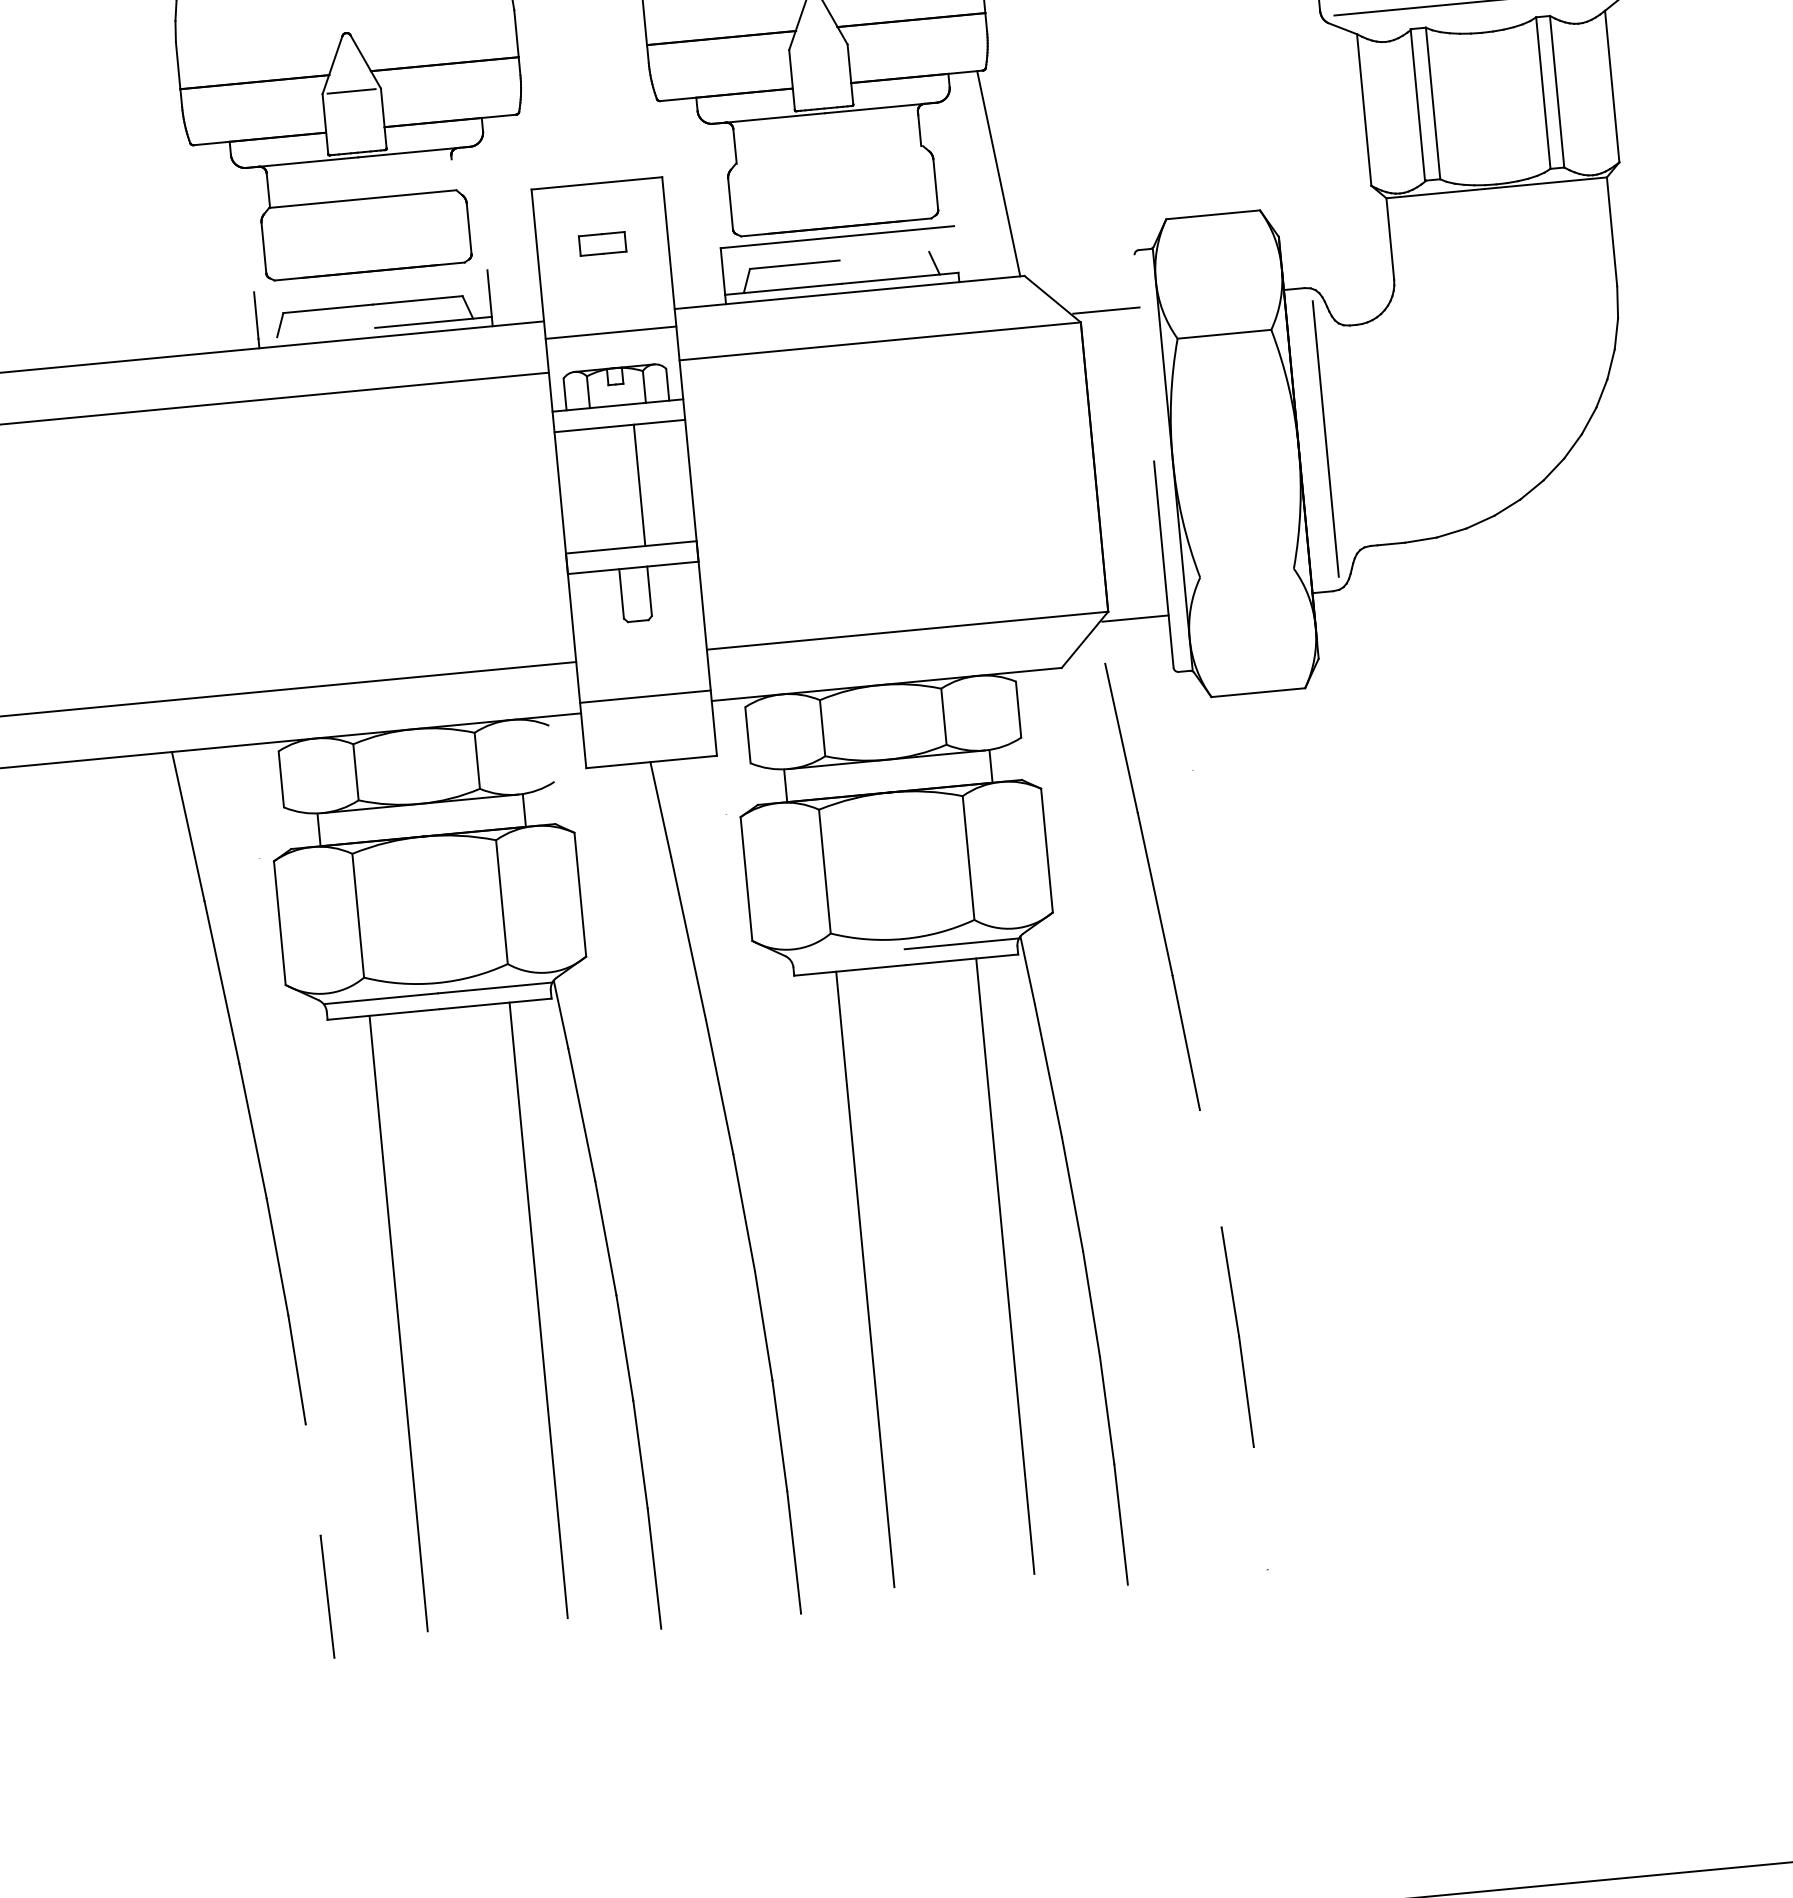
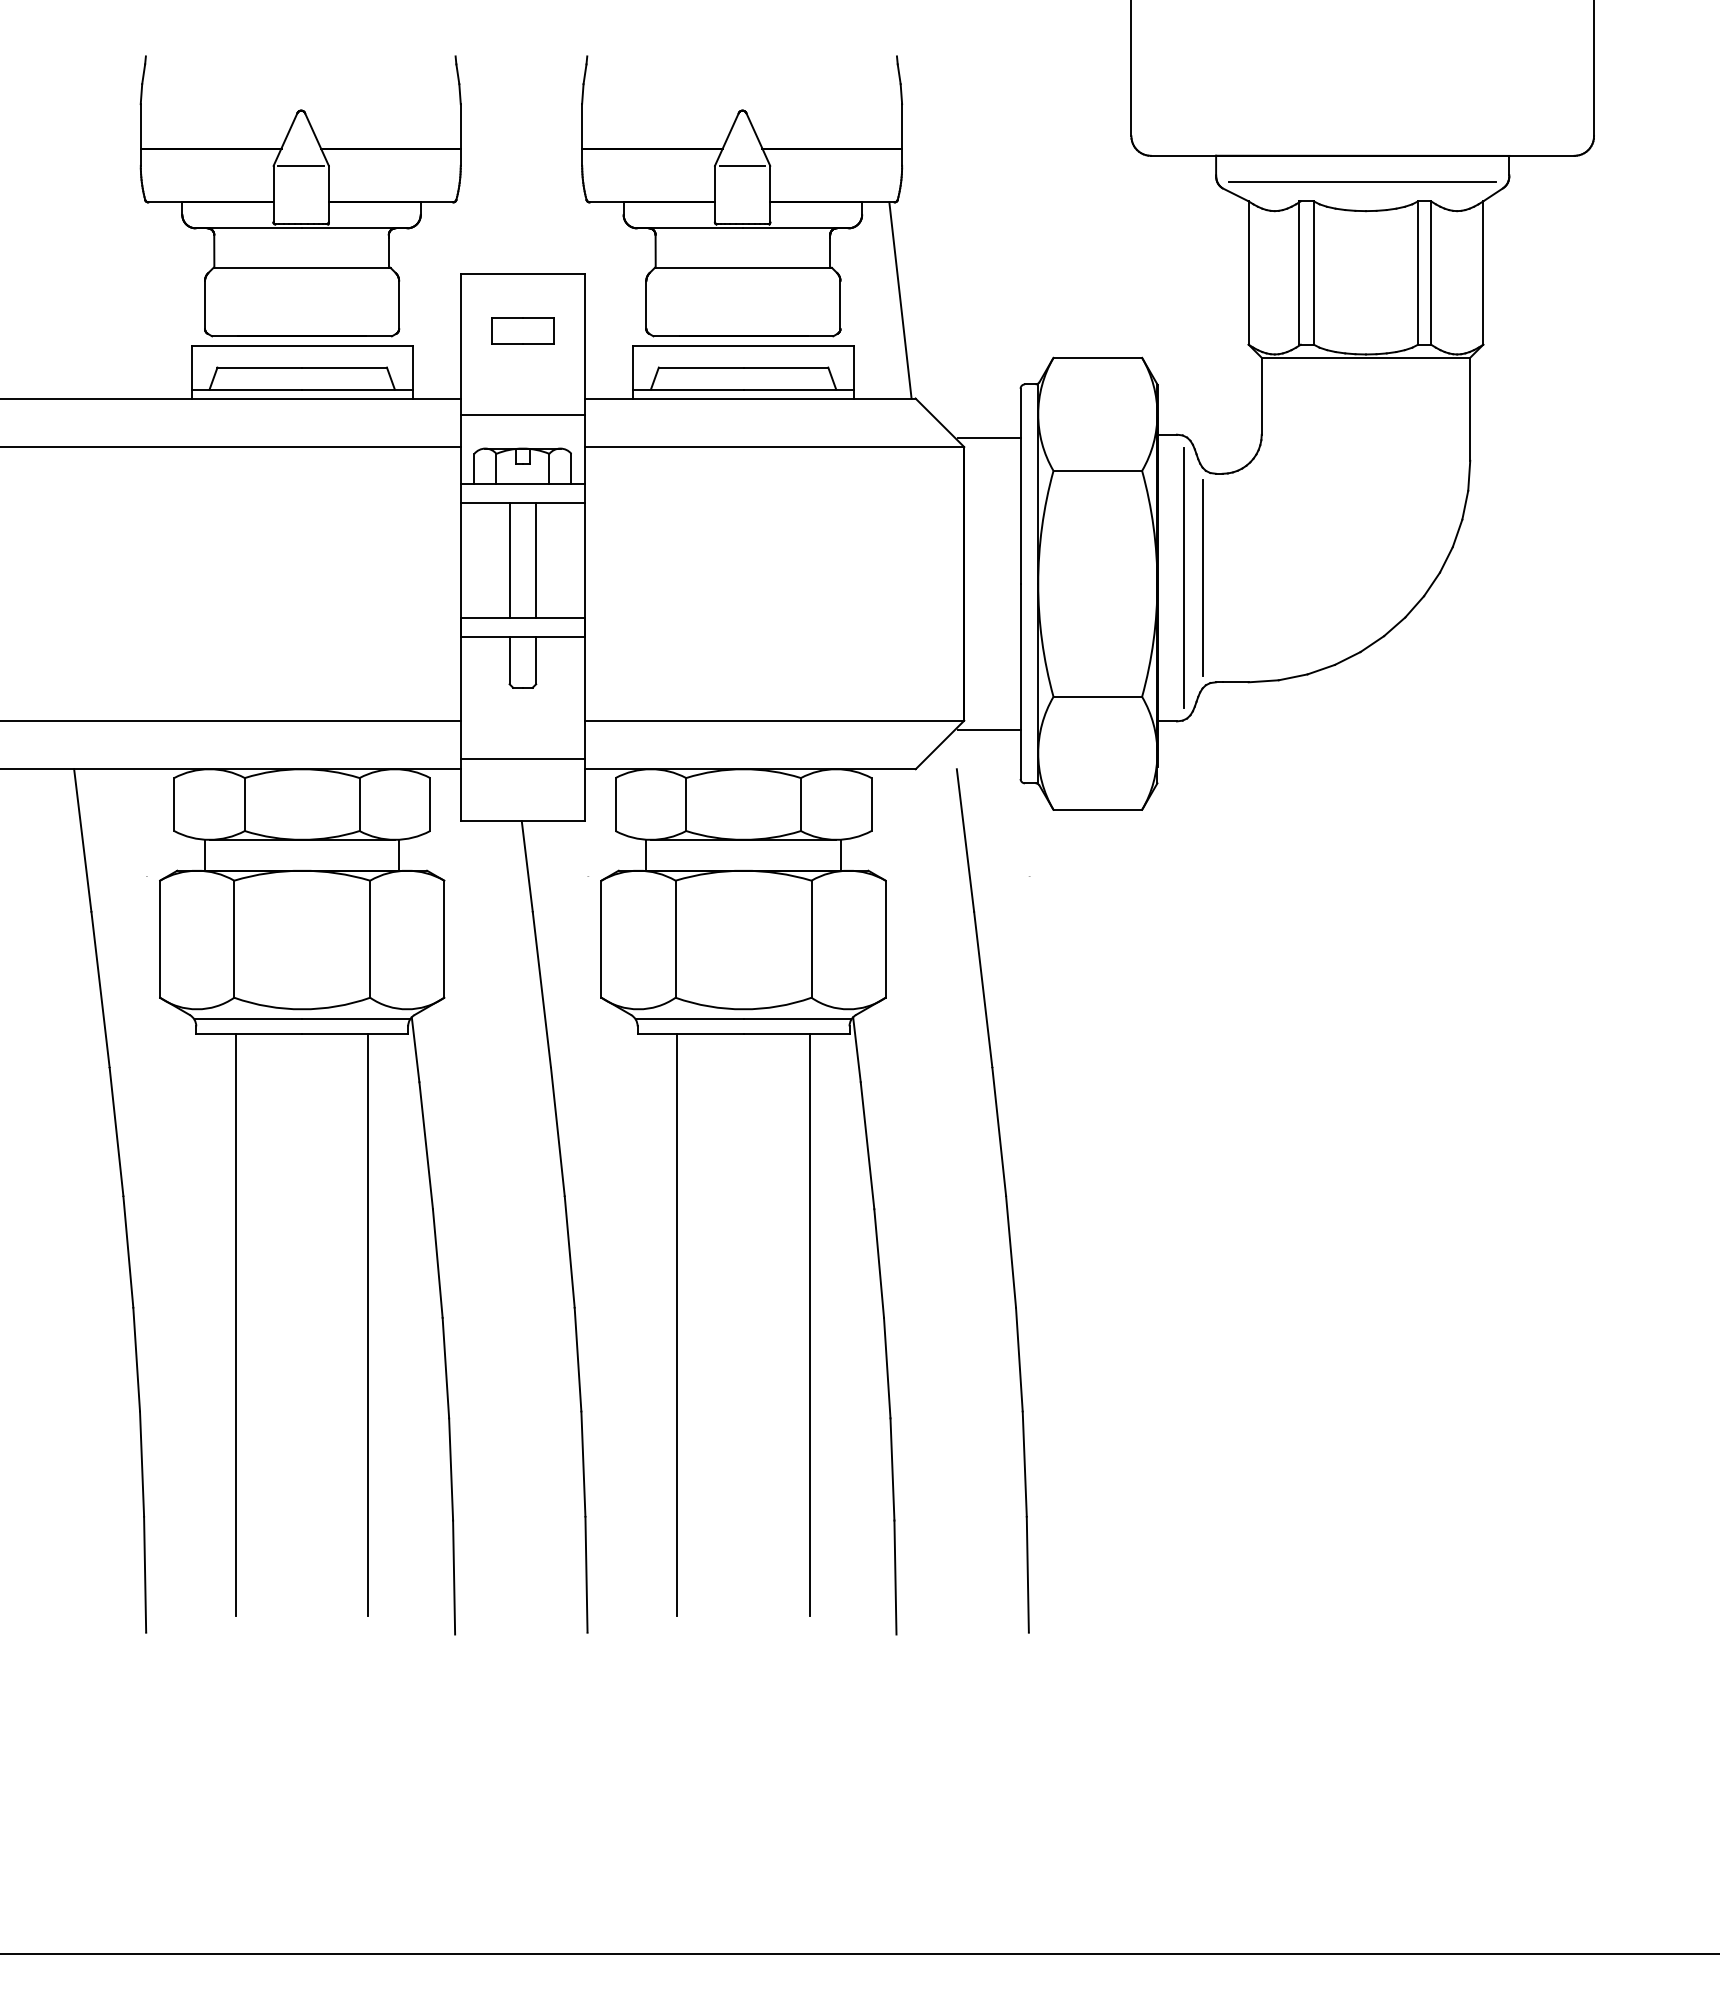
line: (818, 46) -> (742, 165), added
line: (828, 154) -> (742, 267), added
line: (452, 173) -> (388, 251), added
part: (602, 243) -> (522, 330), size x1.43
line: (955, 249) -> (853, 367), added
line: (883, 256) -> (785, 367), added
line: (369, 281) -> (301, 345), added
line: (316, 333) -> (246, 389), added
line: (1144, 357) -> (1020, 485), added
line: (1345, 436) -> (1202, 577), added
line: (611, 487) -> (509, 560), added
line: (1246, 572) -> (1097, 696), added
line: (552, 753) -> (430, 804), added
line: (847, 955) -> (689, 1019), added
line: (1210, 1168) -> (1010, 1251), added
line: (313, 1480) -> (142, 1464), added
line: (1260, 1508) -> (1027, 1574), added

